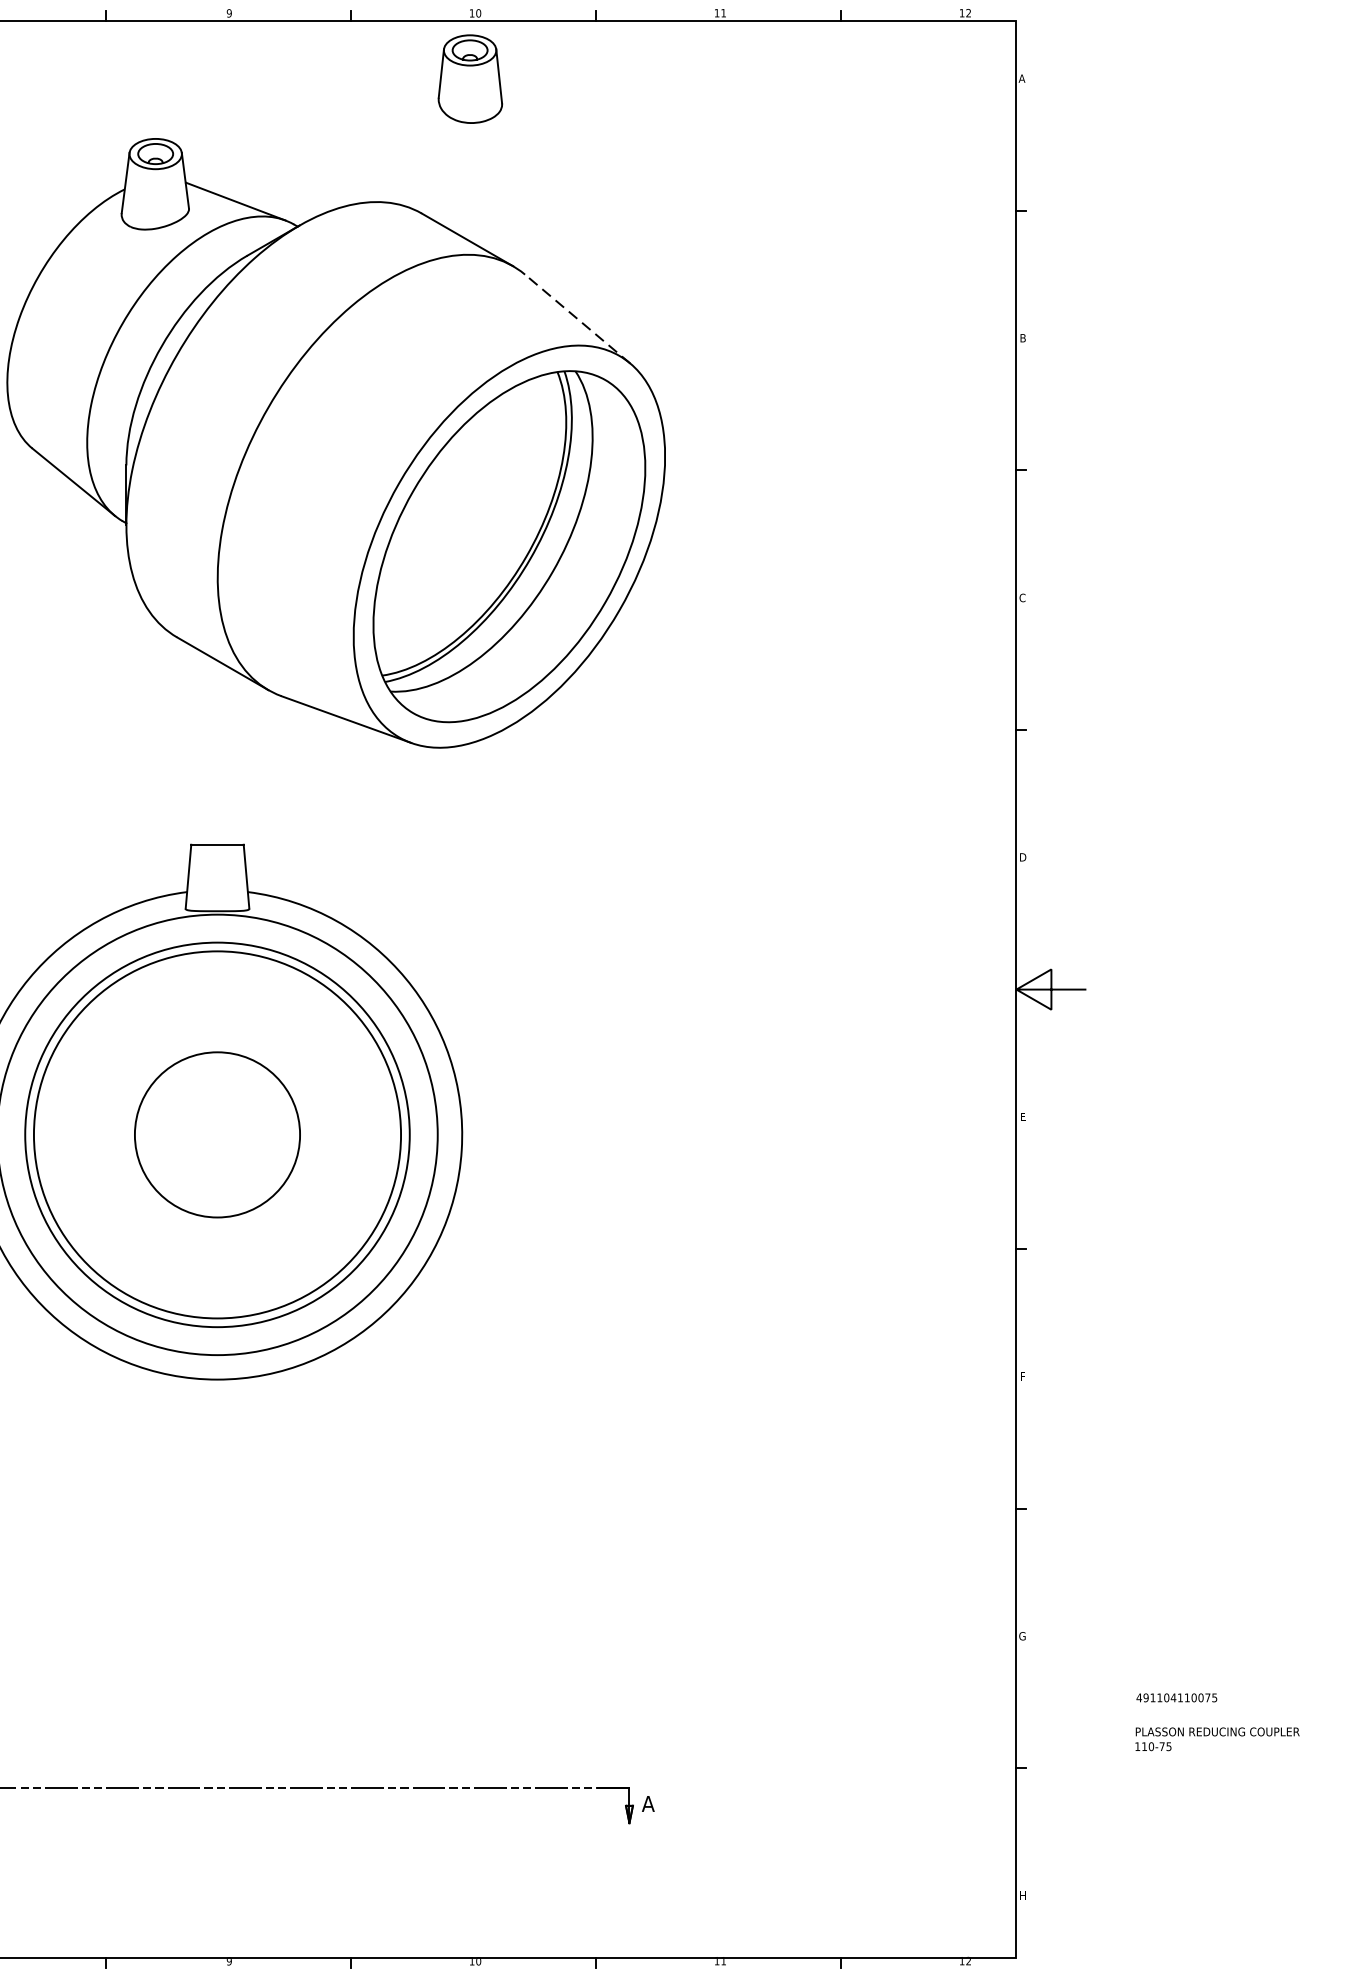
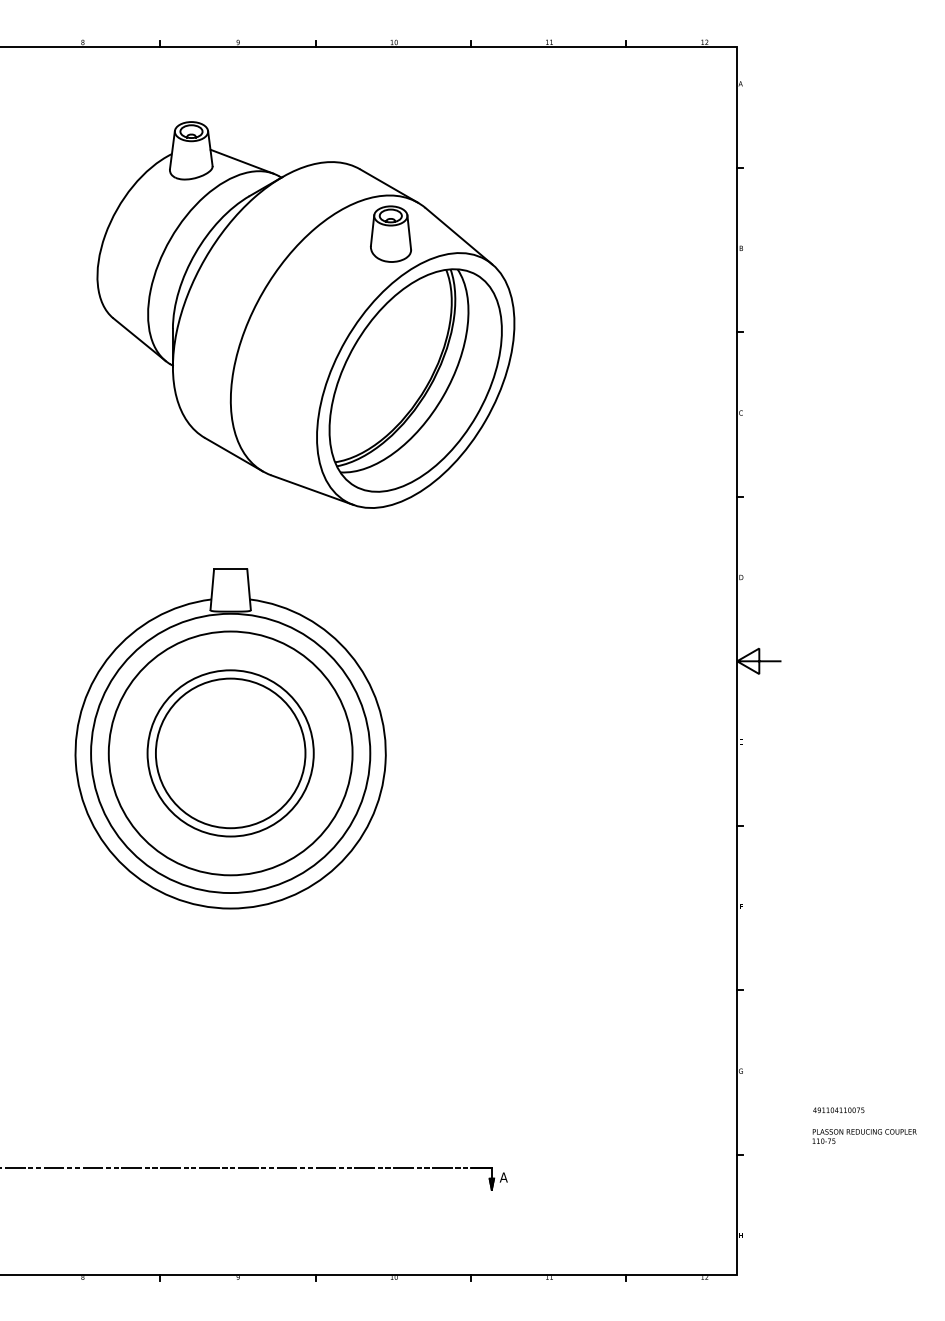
part: (469, 78) -> (390, 233), moved
line: (578, 319) -> (459, 236), dashed -> solid
circle: (217, 1135) -> (230, 753), size x0.71
circle: (217, 1135) -> (230, 753), size x1.43

